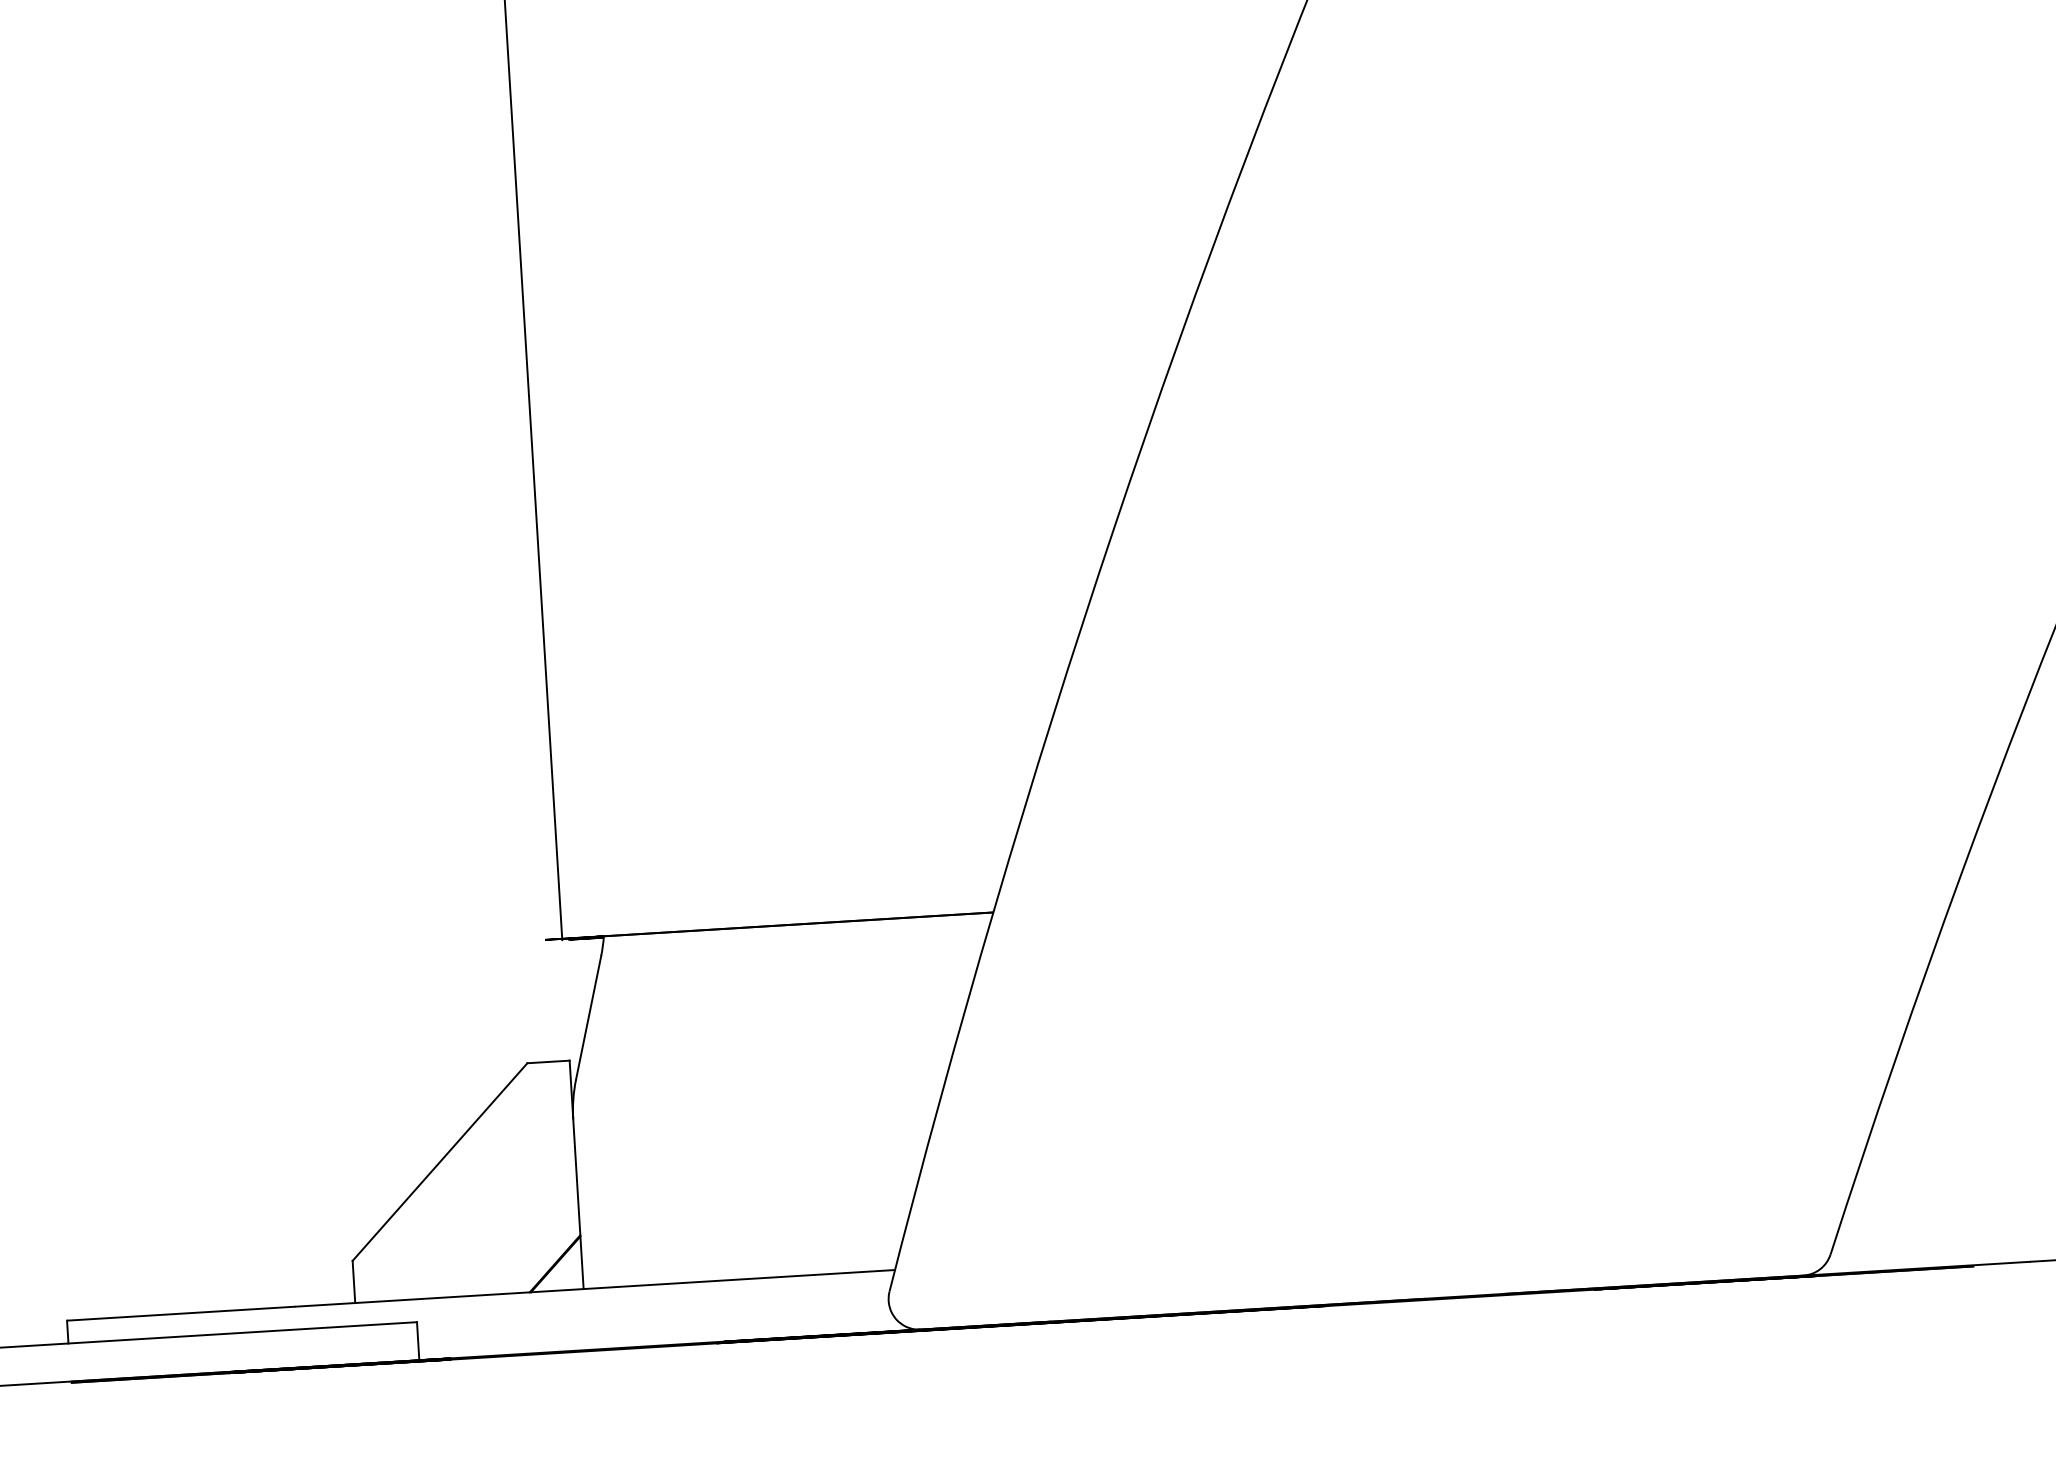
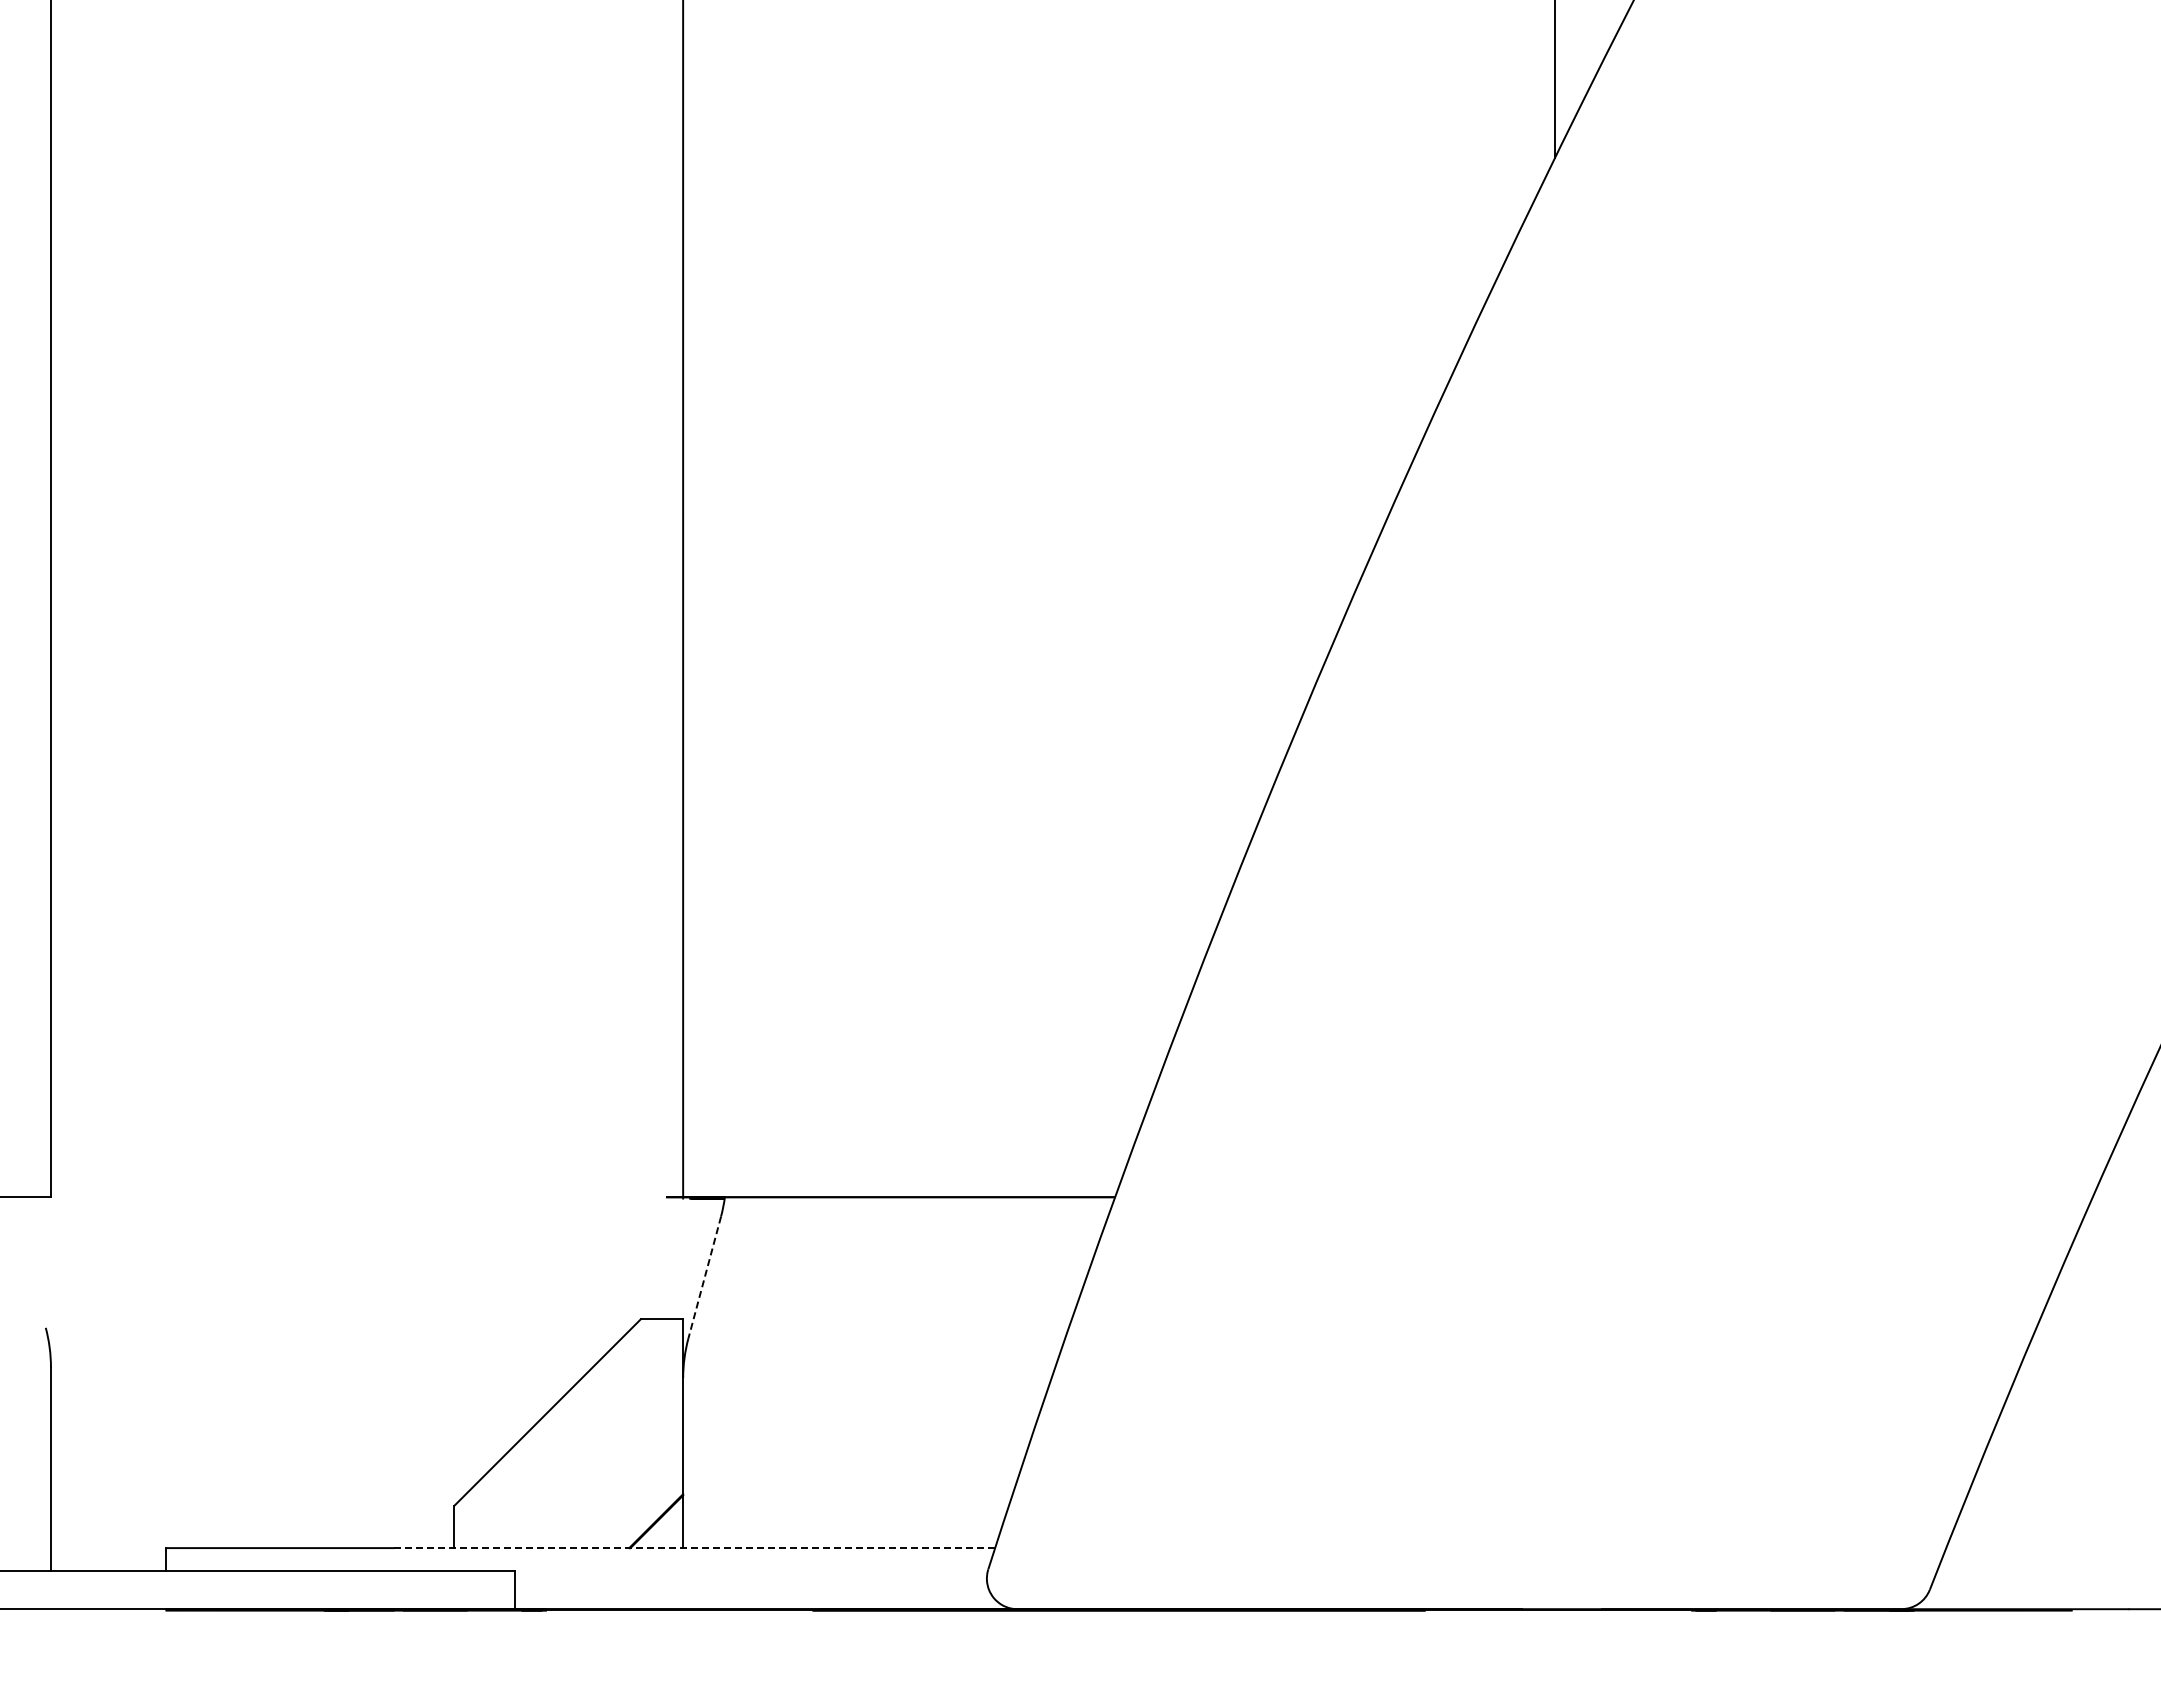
line: (588, 1018) -> (704, 1278), solid -> dashed
line: (595, 1288) -> (695, 1548), solid -> dashed

